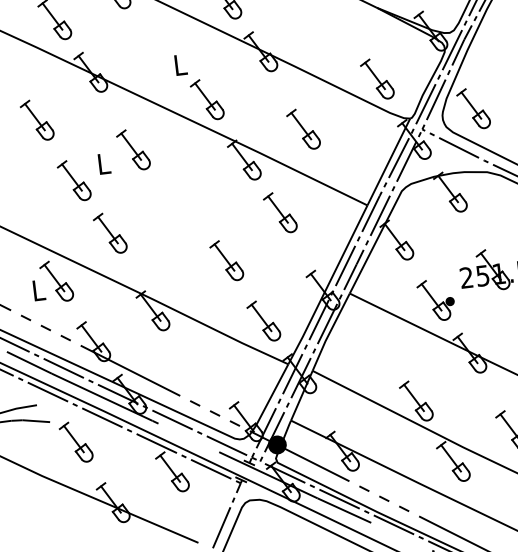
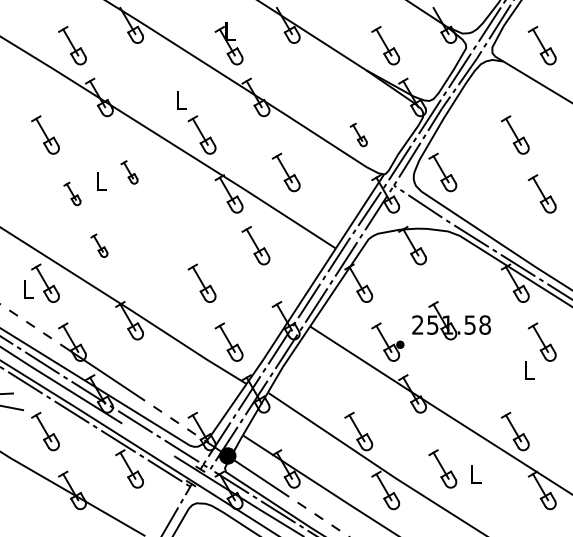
part: (377, 78) -> (358, 134), size x0.6
part: (133, 150) -> (129, 172), size x0.6
part: (74, 180) -> (72, 193), size x0.6
part: (110, 233) -> (99, 245), size x0.6

